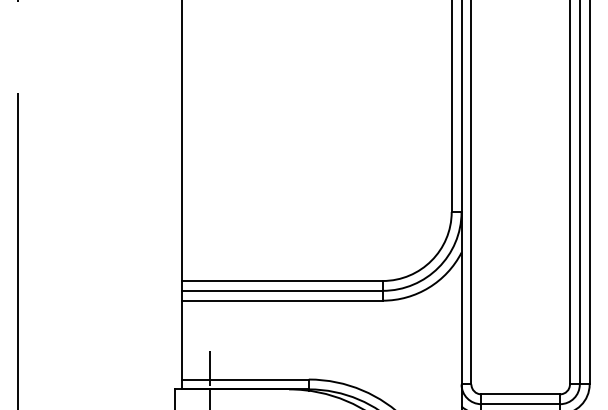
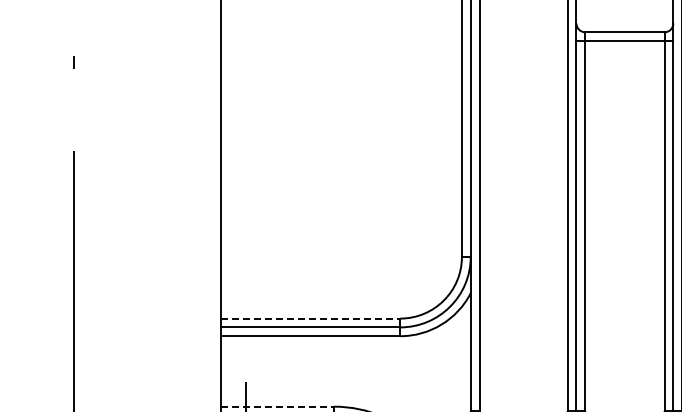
line: (282, 280) -> (310, 318), solid -> dashed
line: (245, 379) -> (277, 406), solid -> dashed

